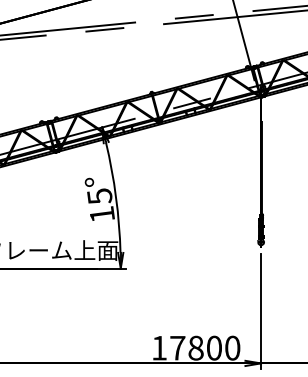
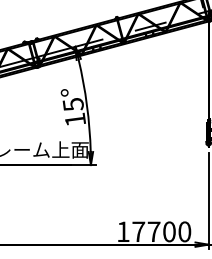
text: (195, 347) -> (153, 231), 17800 -> 17700

